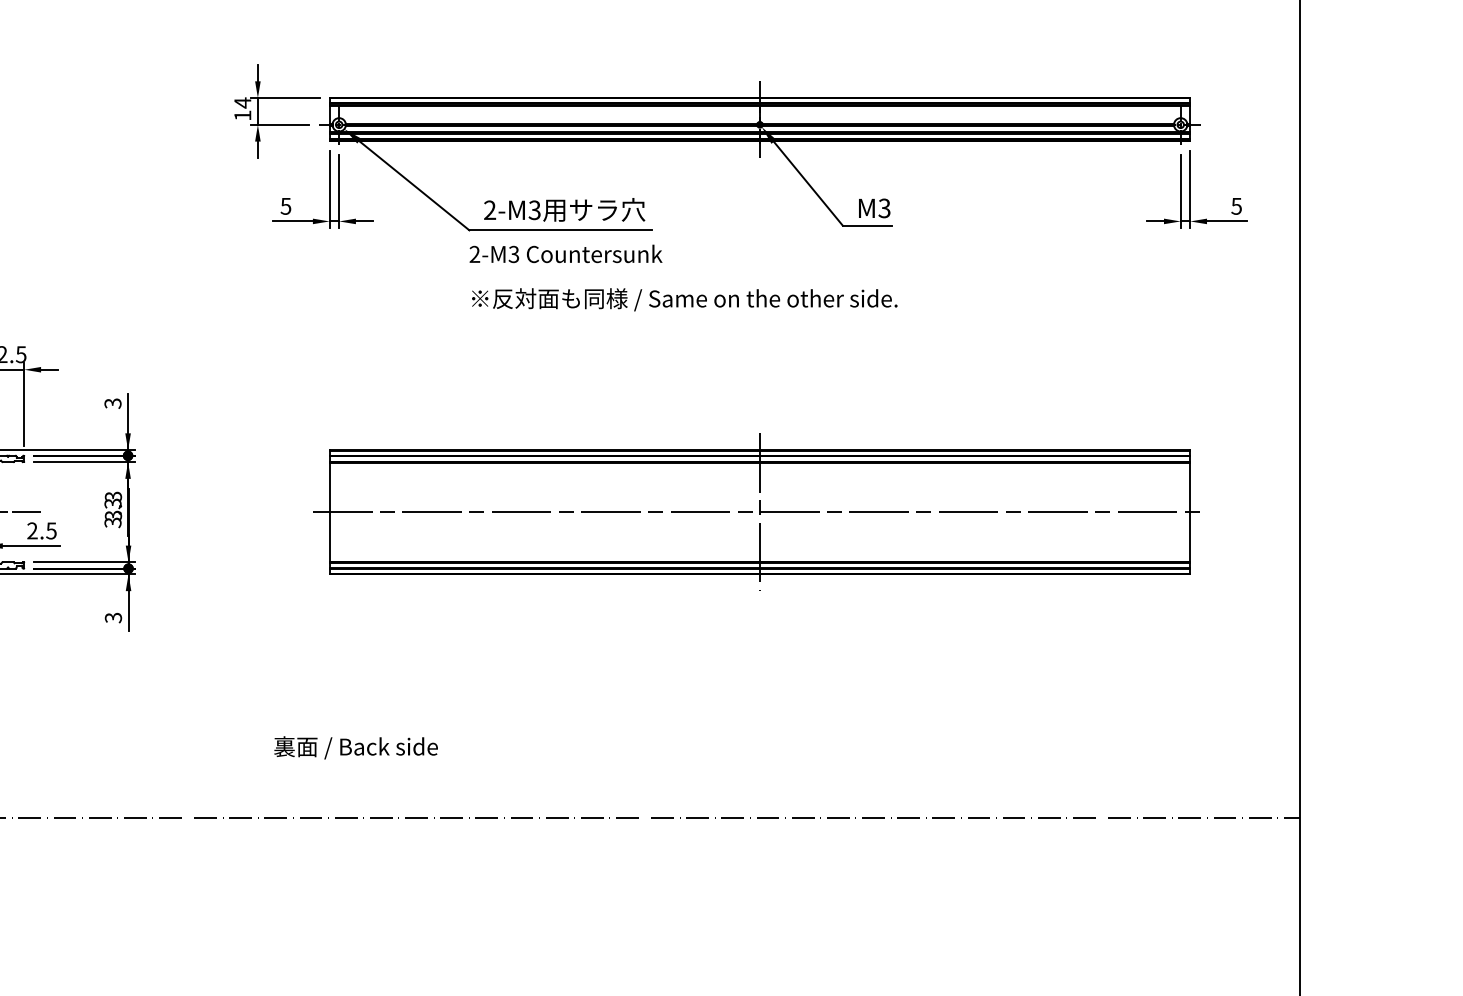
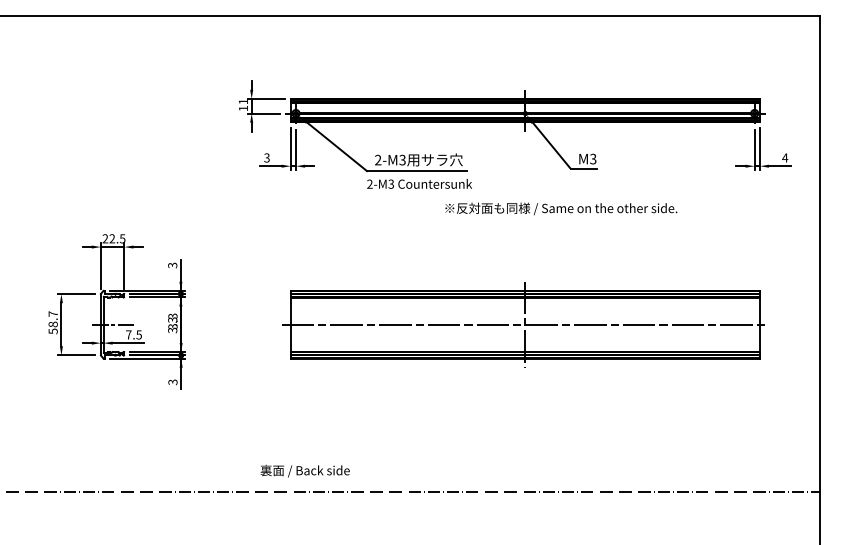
text: (242, 102) -> (243, 101), 14 -> 11
text: (285, 205) -> (266, 157), 5 -> 3
text: (1237, 205) -> (785, 157), 5 -> 4
text: (685, 299) -> (561, 208), moved
text: (31, 530) -> (128, 334), 2.5 -> 7.5
text: (354, 746) -> (304, 470), moved

